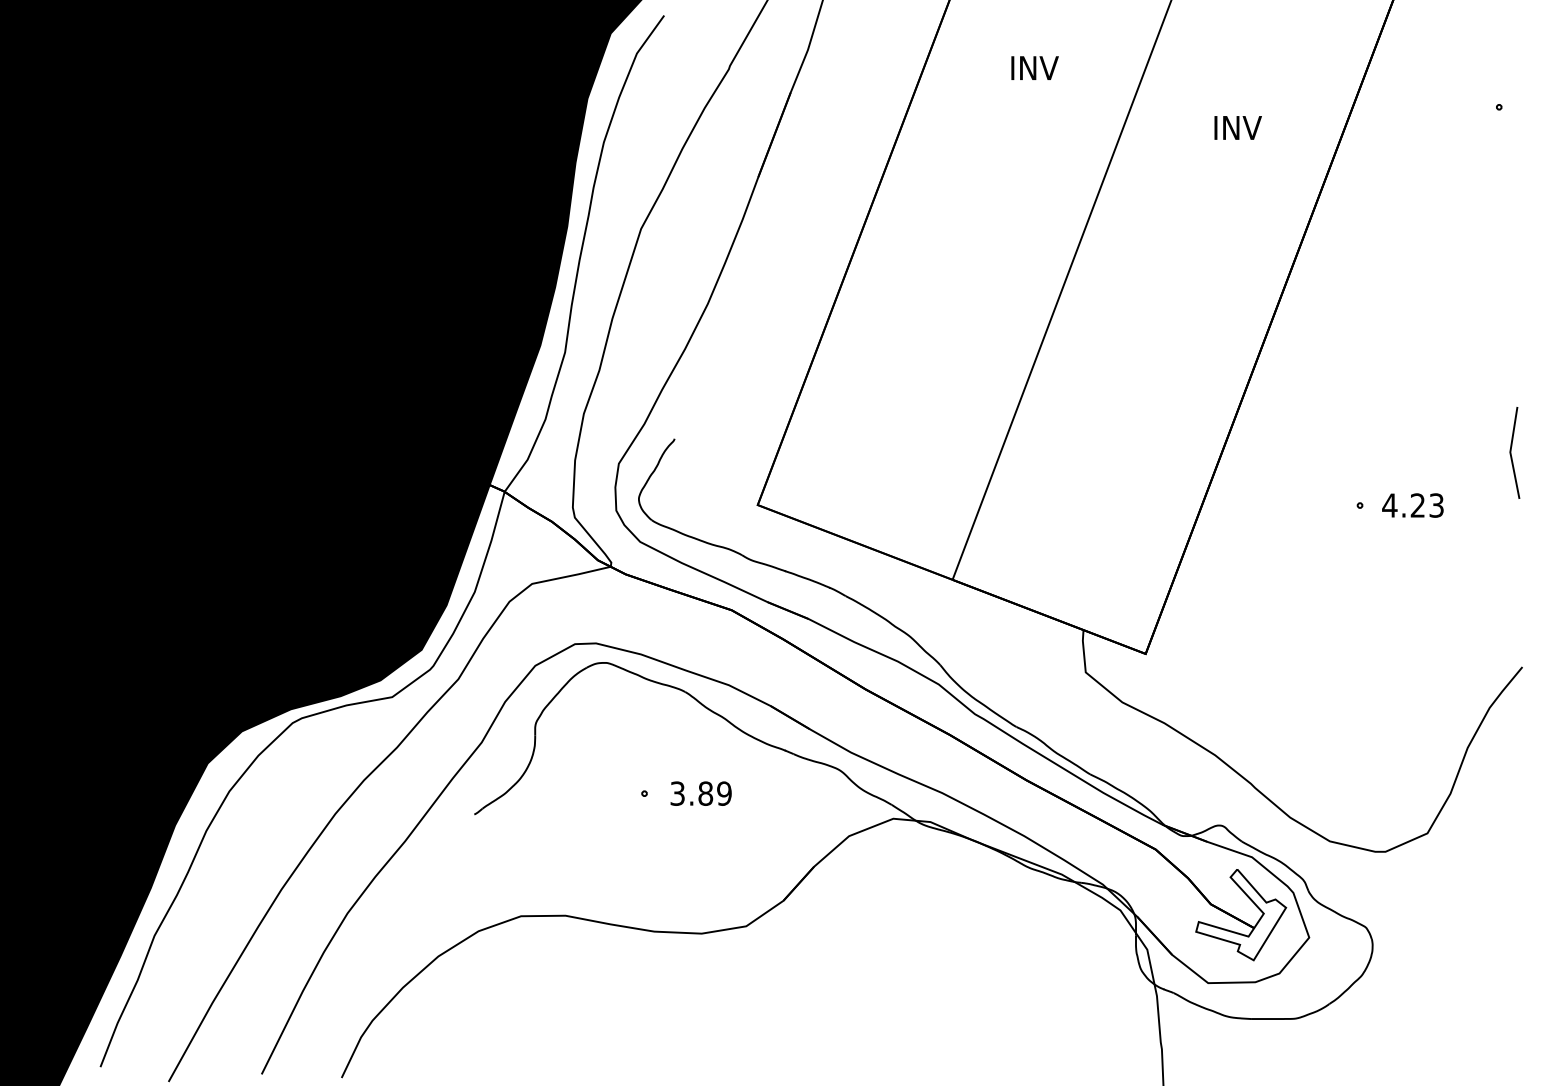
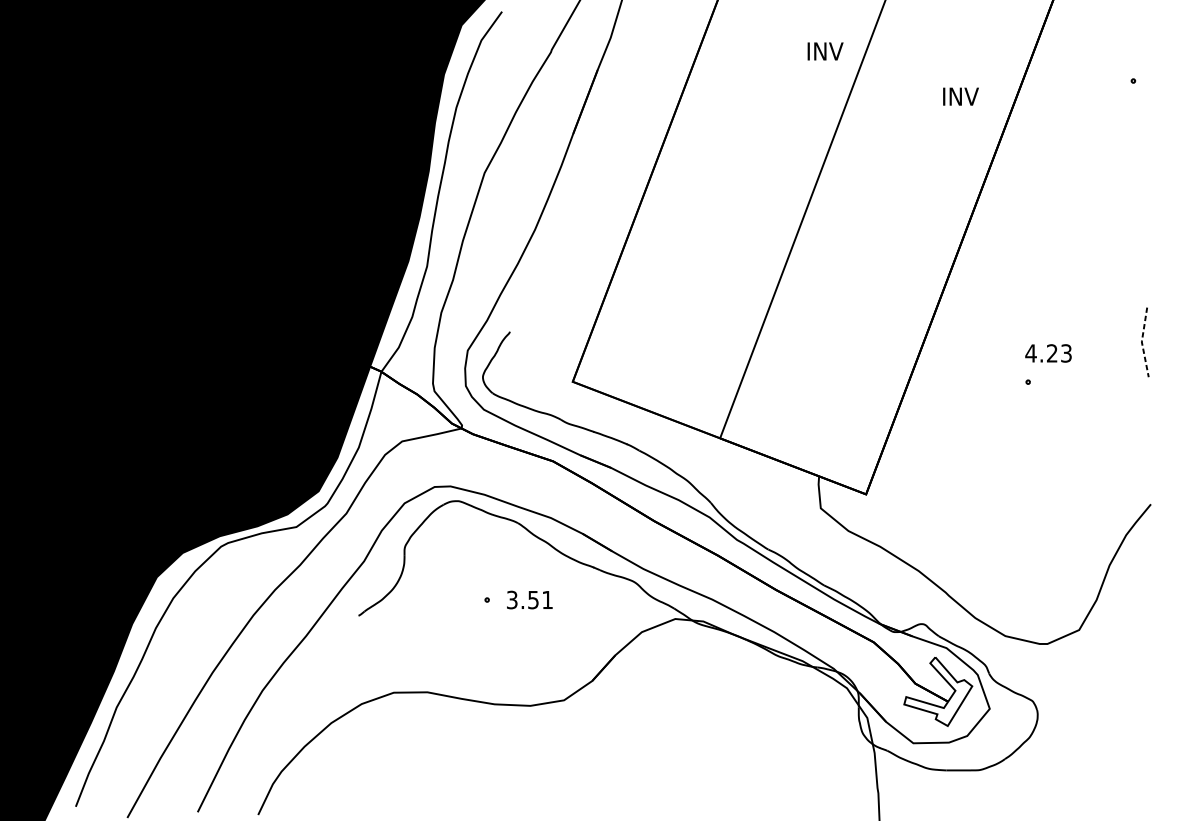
text: (1034, 67) -> (825, 50), moved
text: (1237, 127) -> (960, 96), moved
line: (1510, 453) -> (1141, 342), solid -> dashed
text: (1412, 505) -> (1048, 353), moved
text: (714, 793) -> (540, 599), 3.89 -> 3.51

